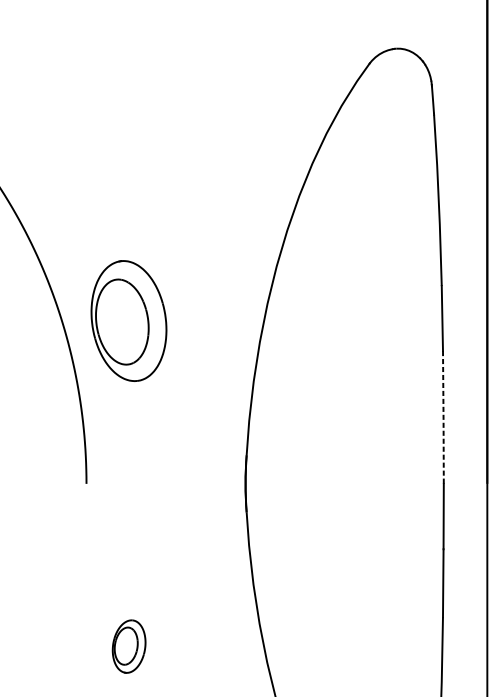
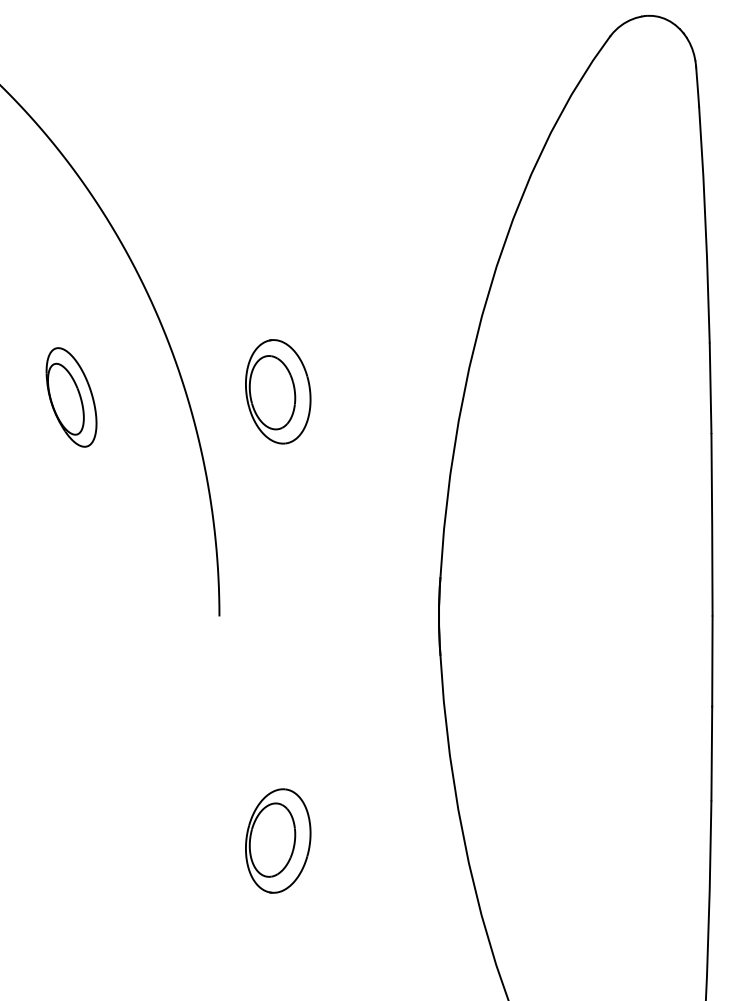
part: (129, 320) -> (278, 391), size x0.62
line: (443, 417) -> (712, 525), dashed -> solid
part: (129, 646) -> (278, 840), size x1.43

